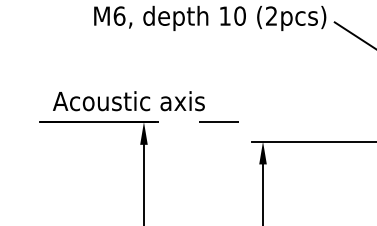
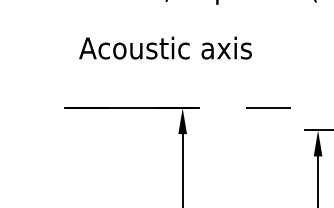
text: (128, 101) -> (165, 48), moved

